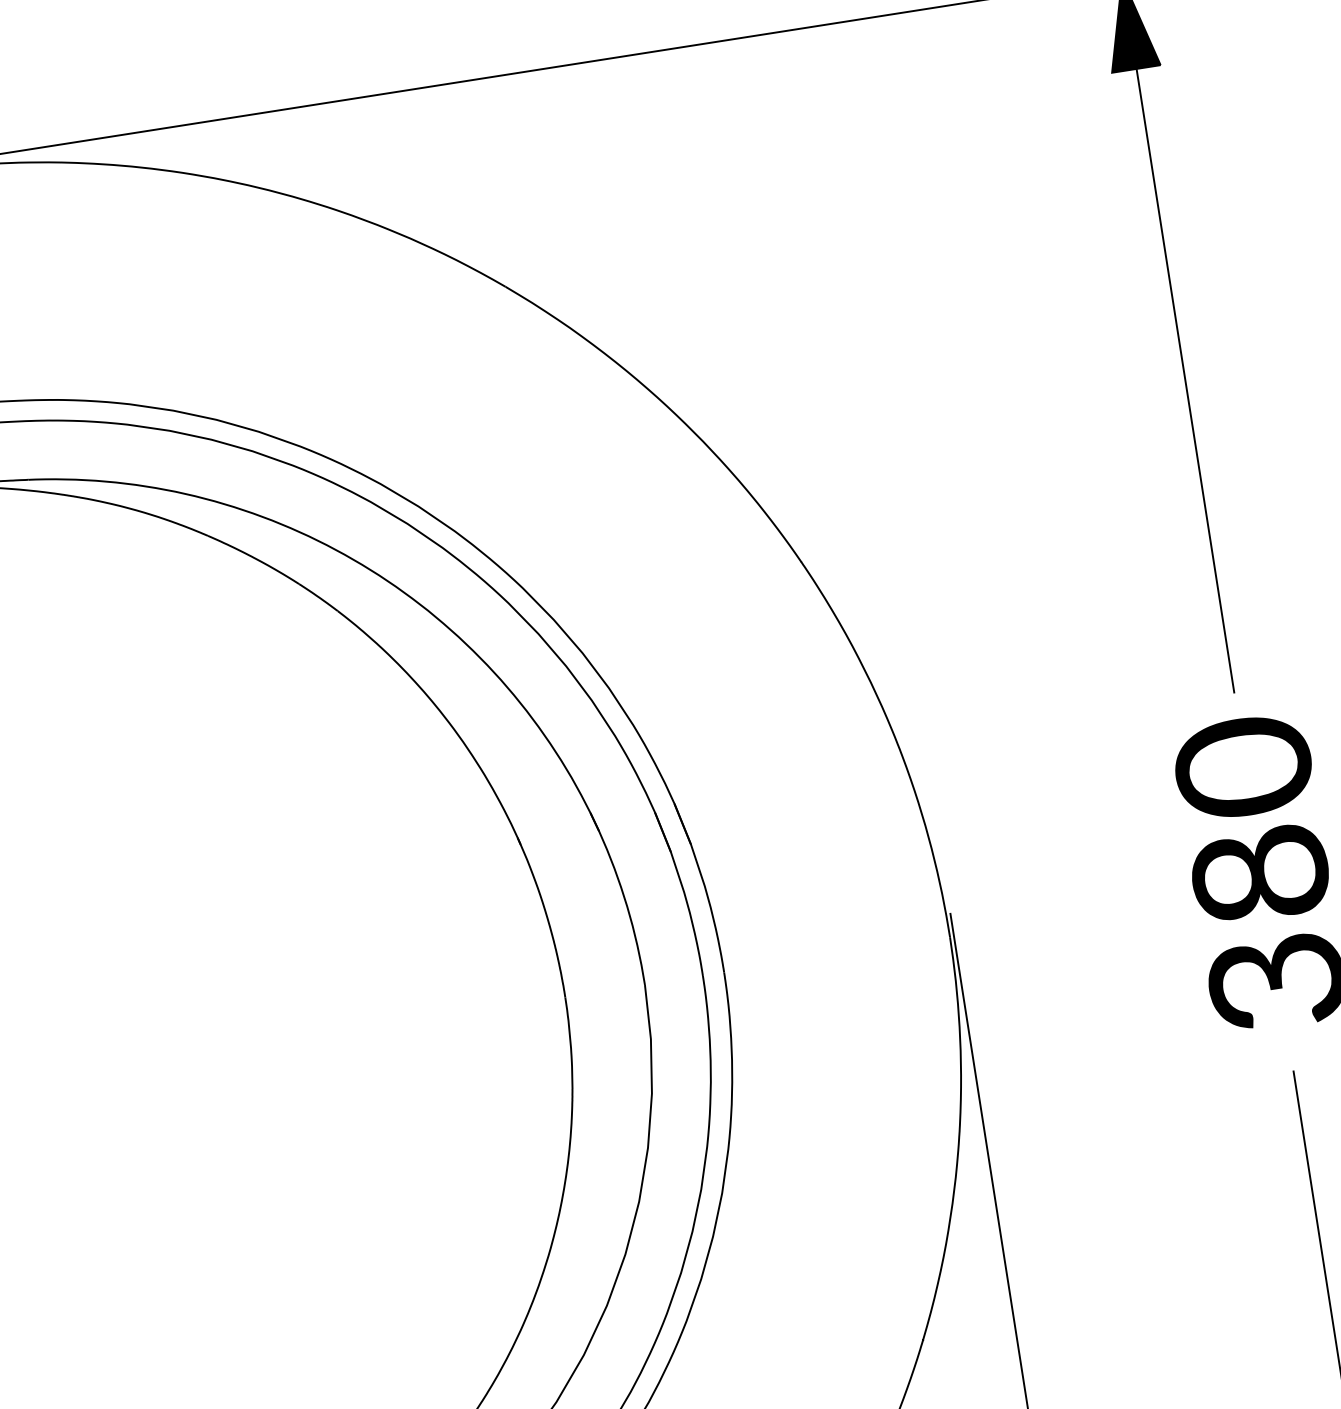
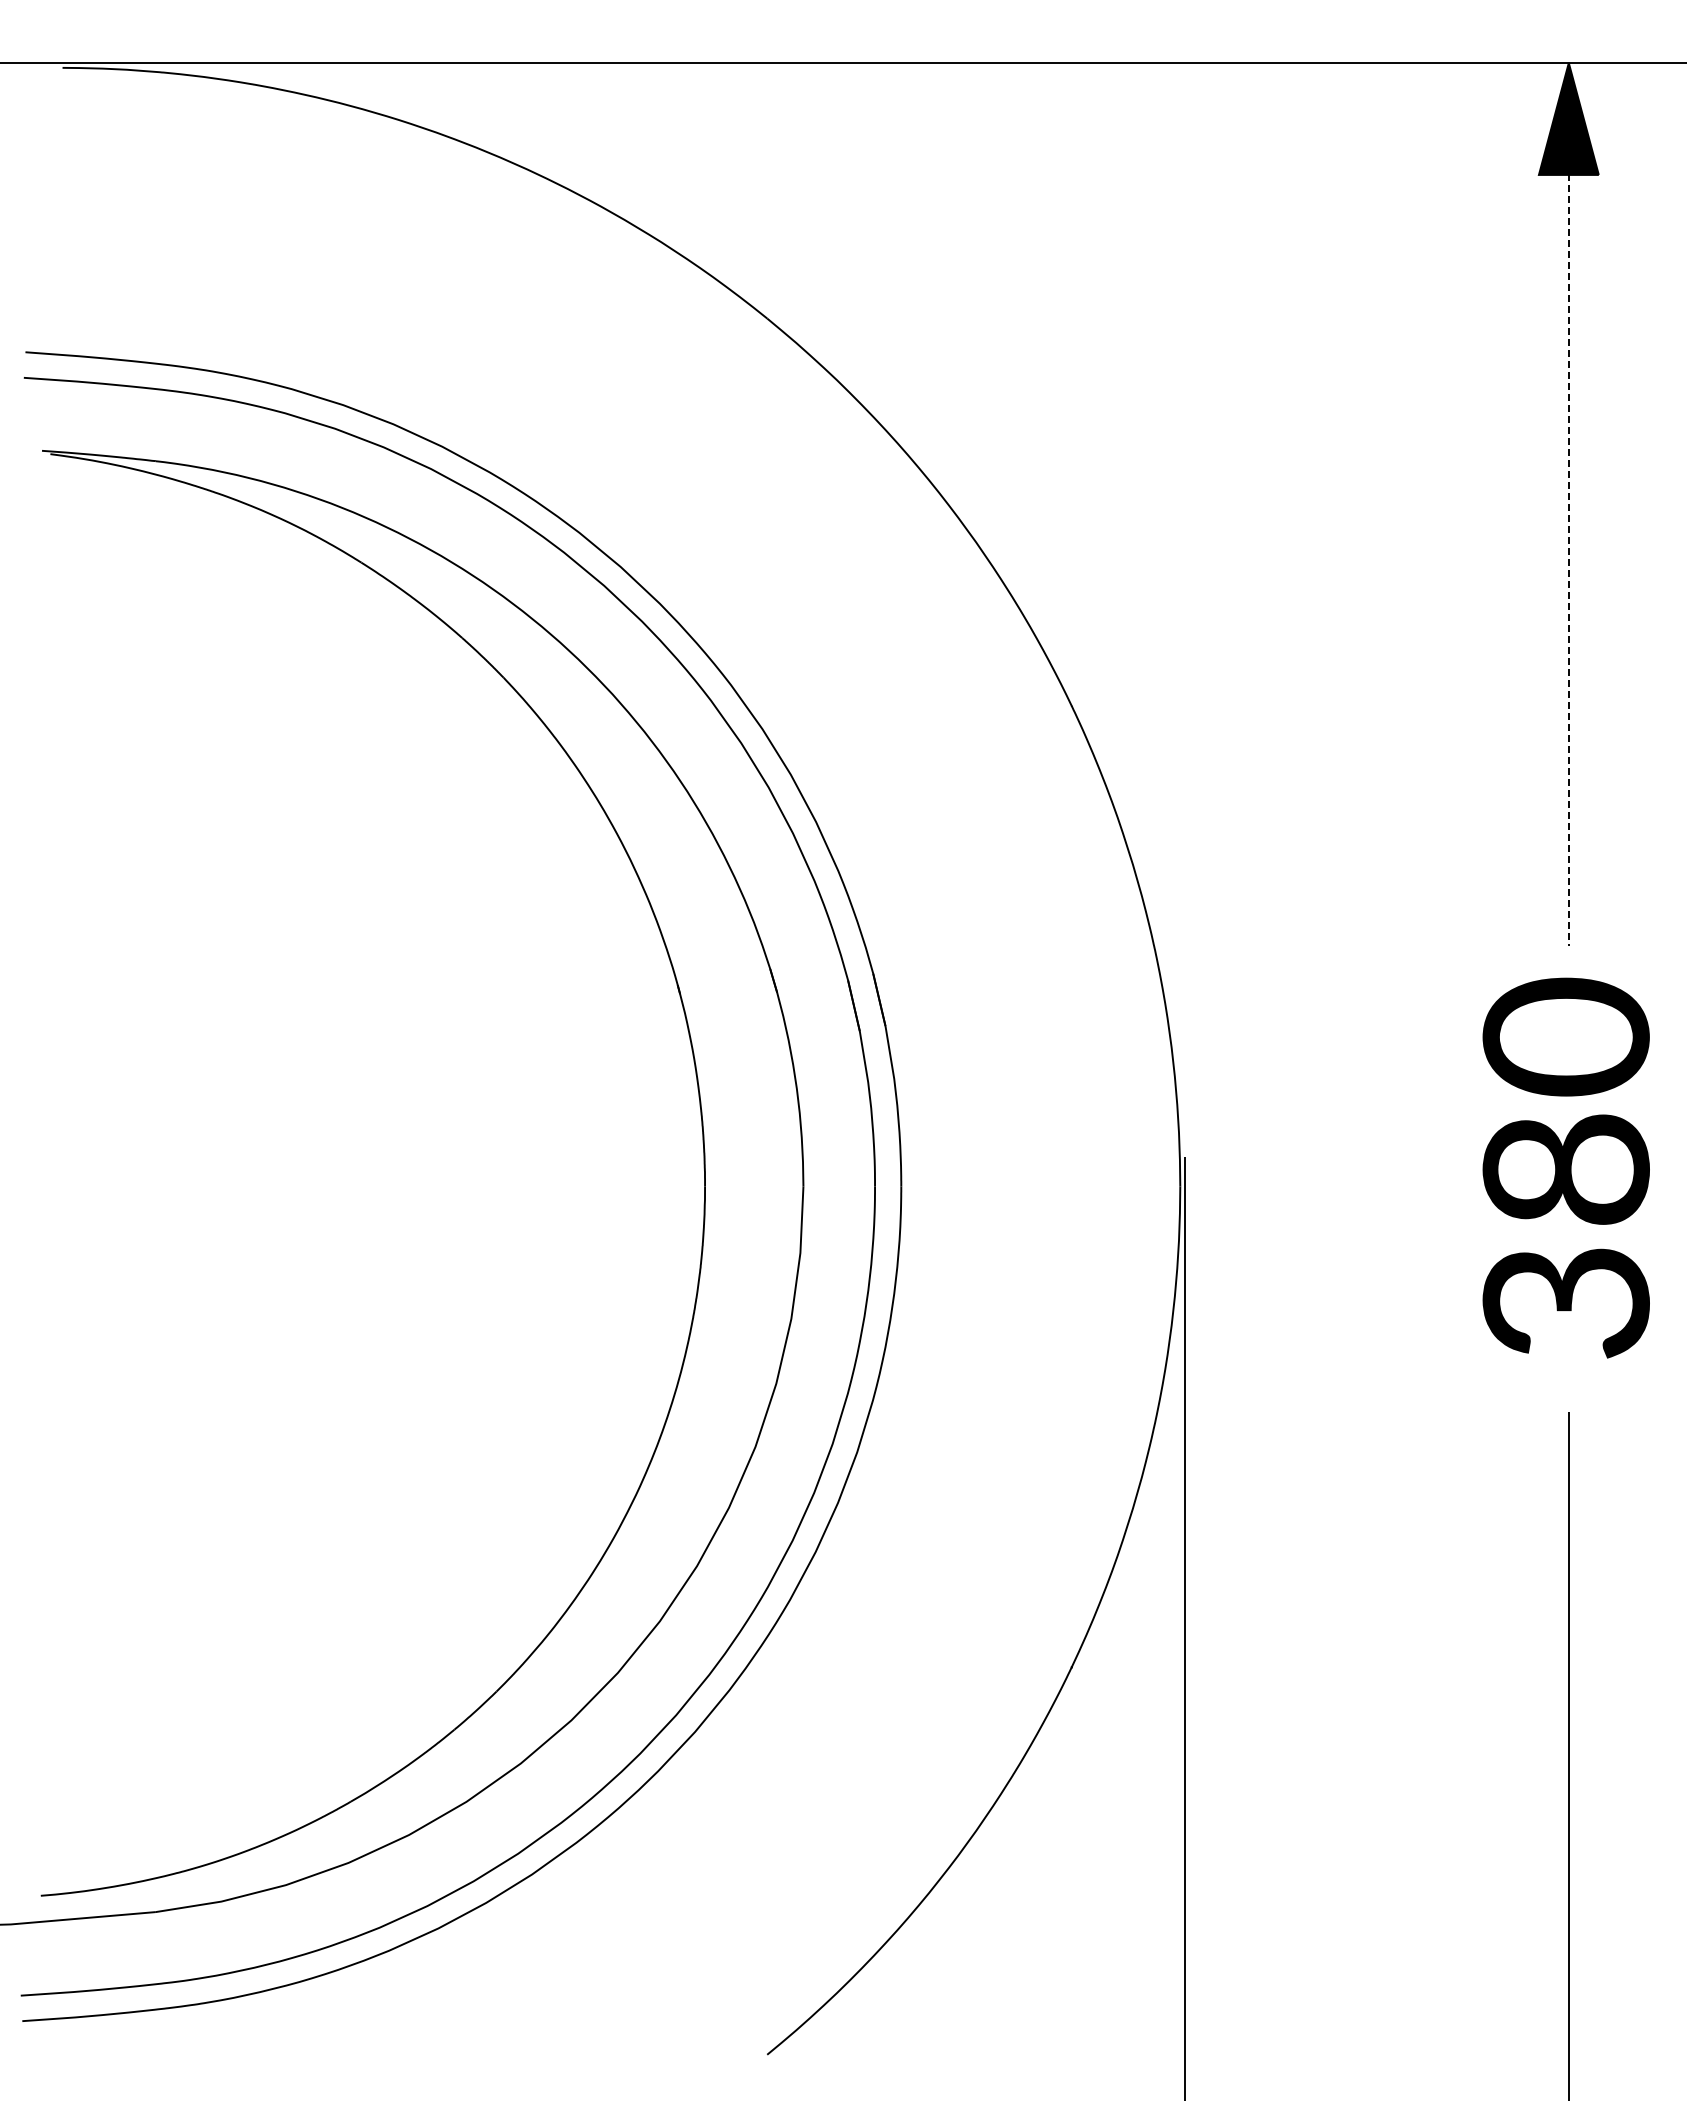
line: (1182, 363) -> (1569, 538), solid -> dashed

